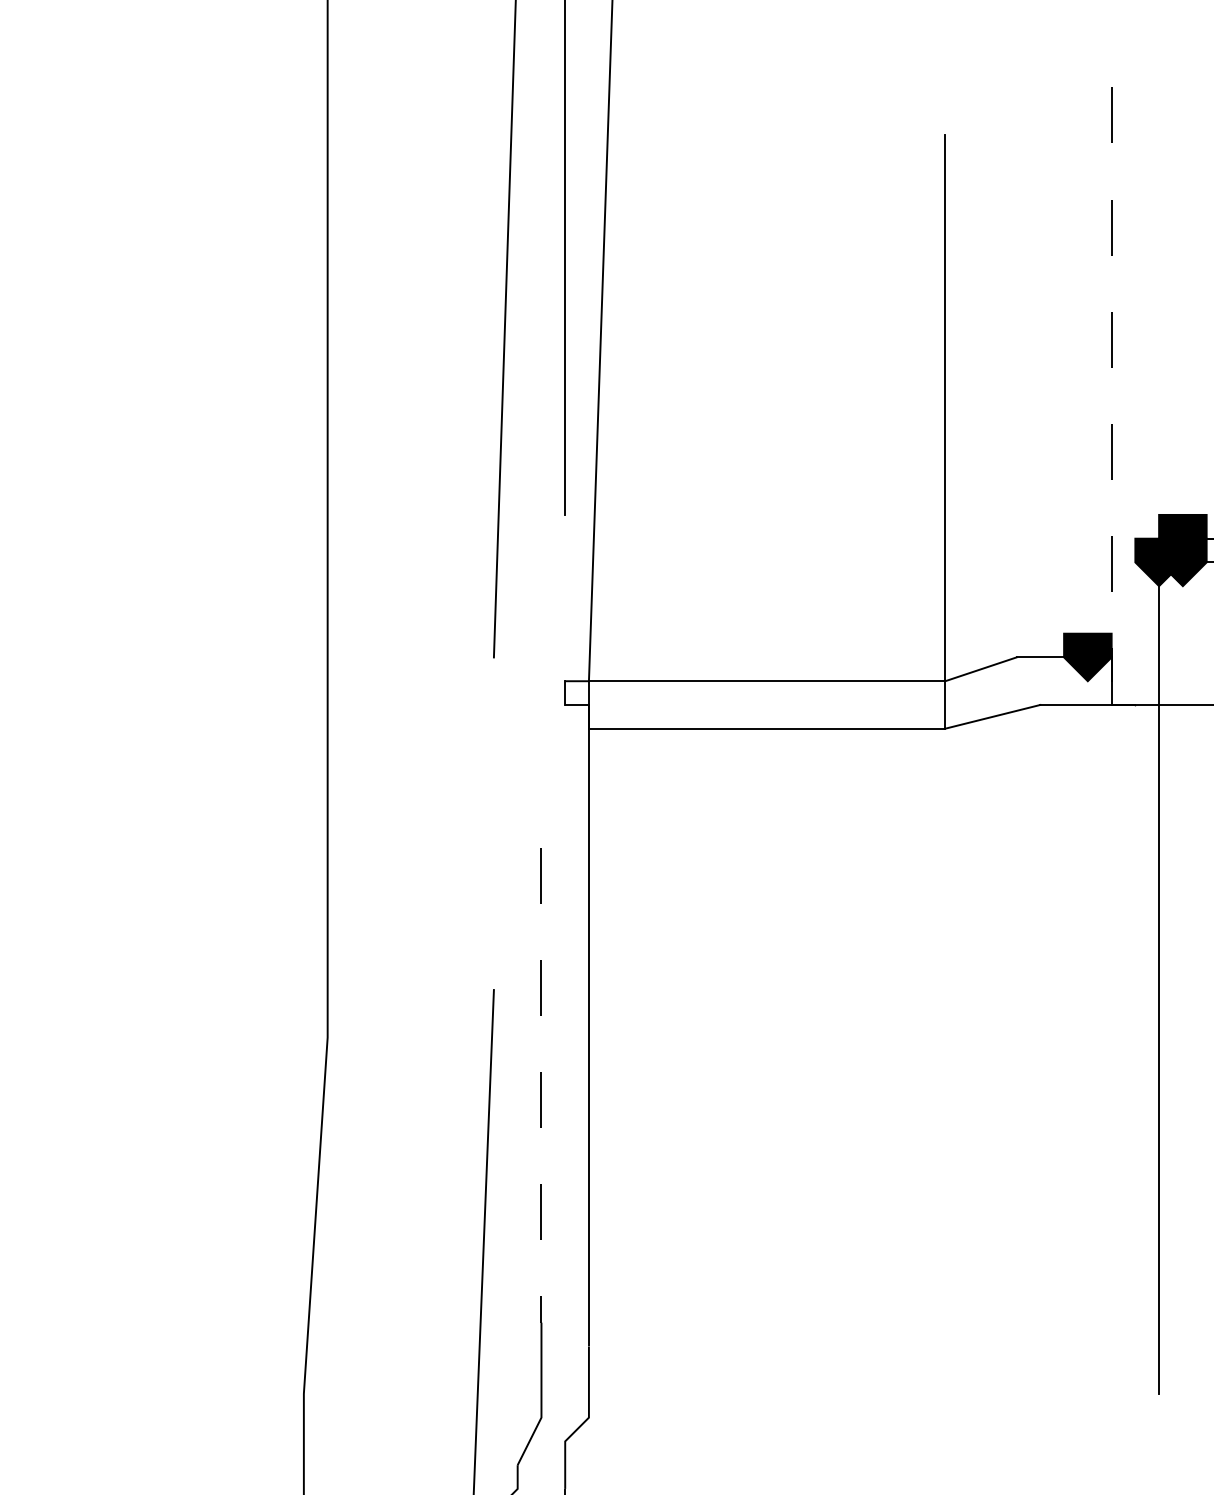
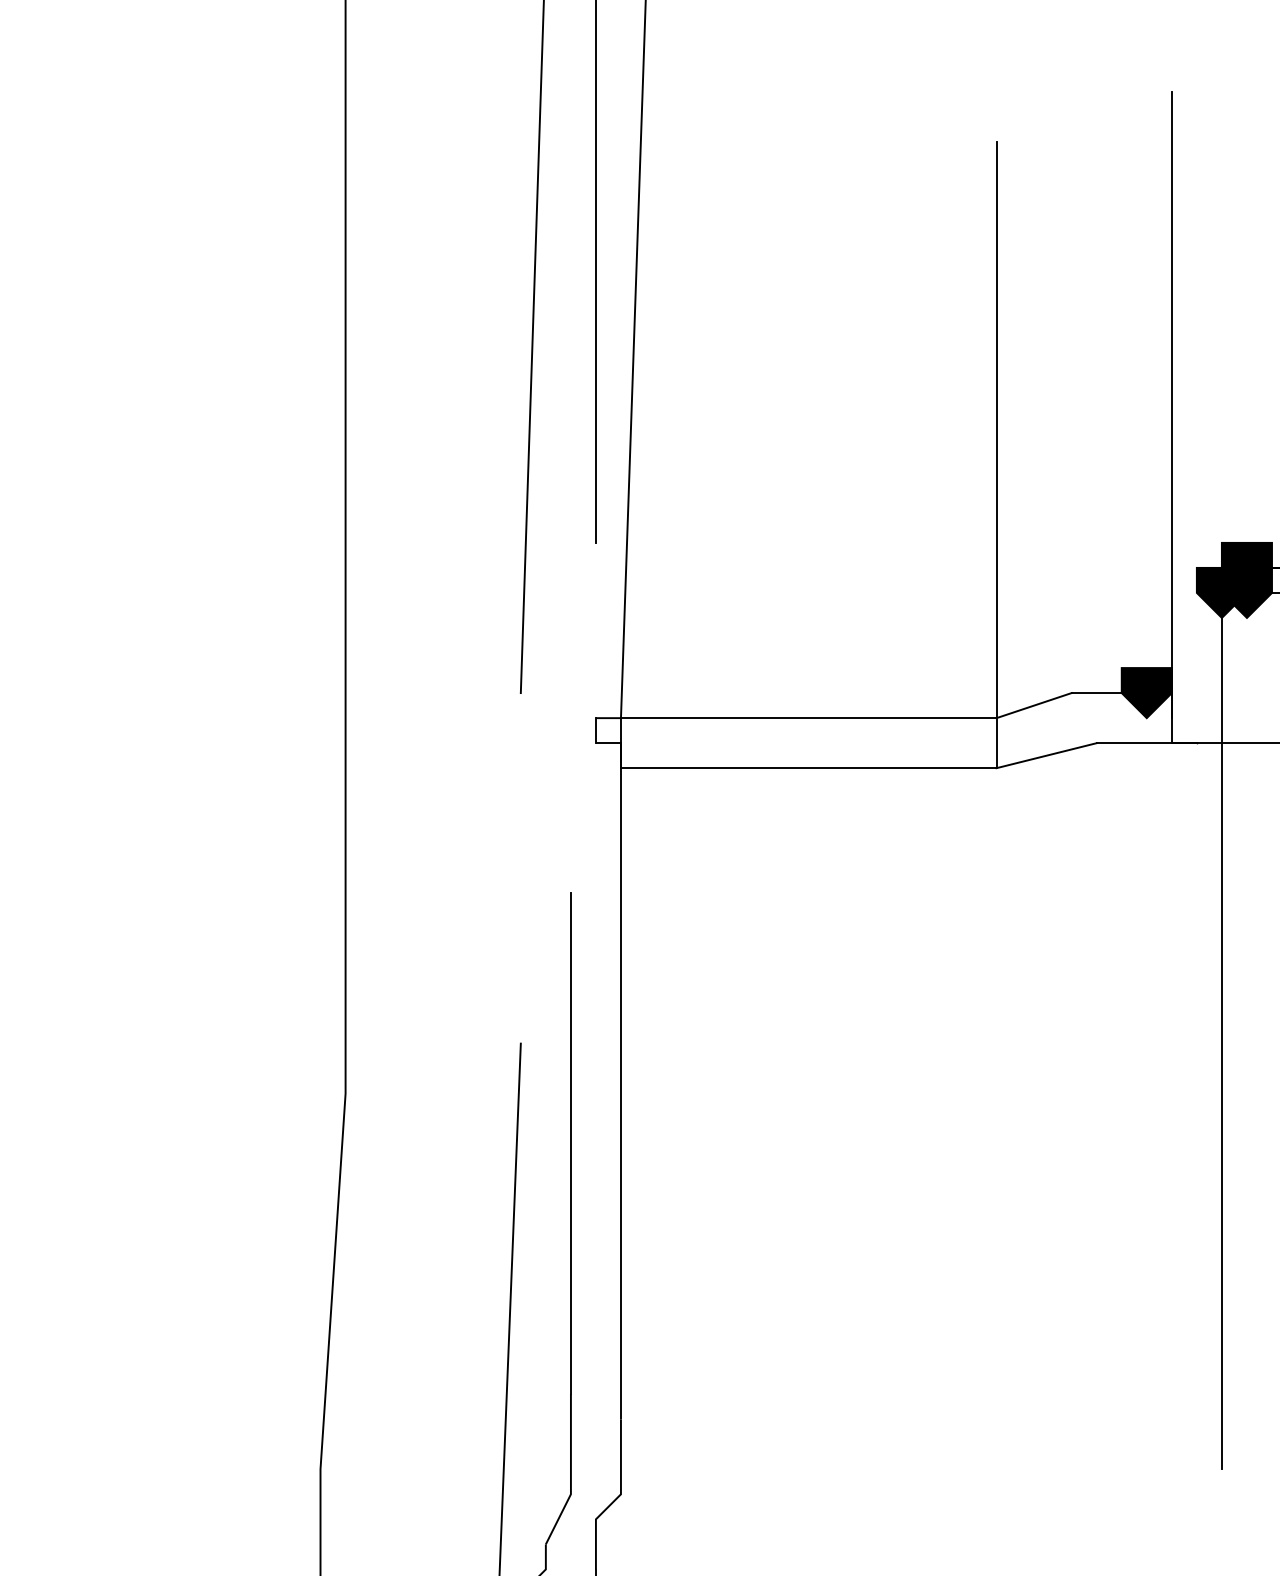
line: (1111, 384) -> (1171, 405), dashed -> solid
line: (541, 1085) -> (570, 1144), dashed -> solid

